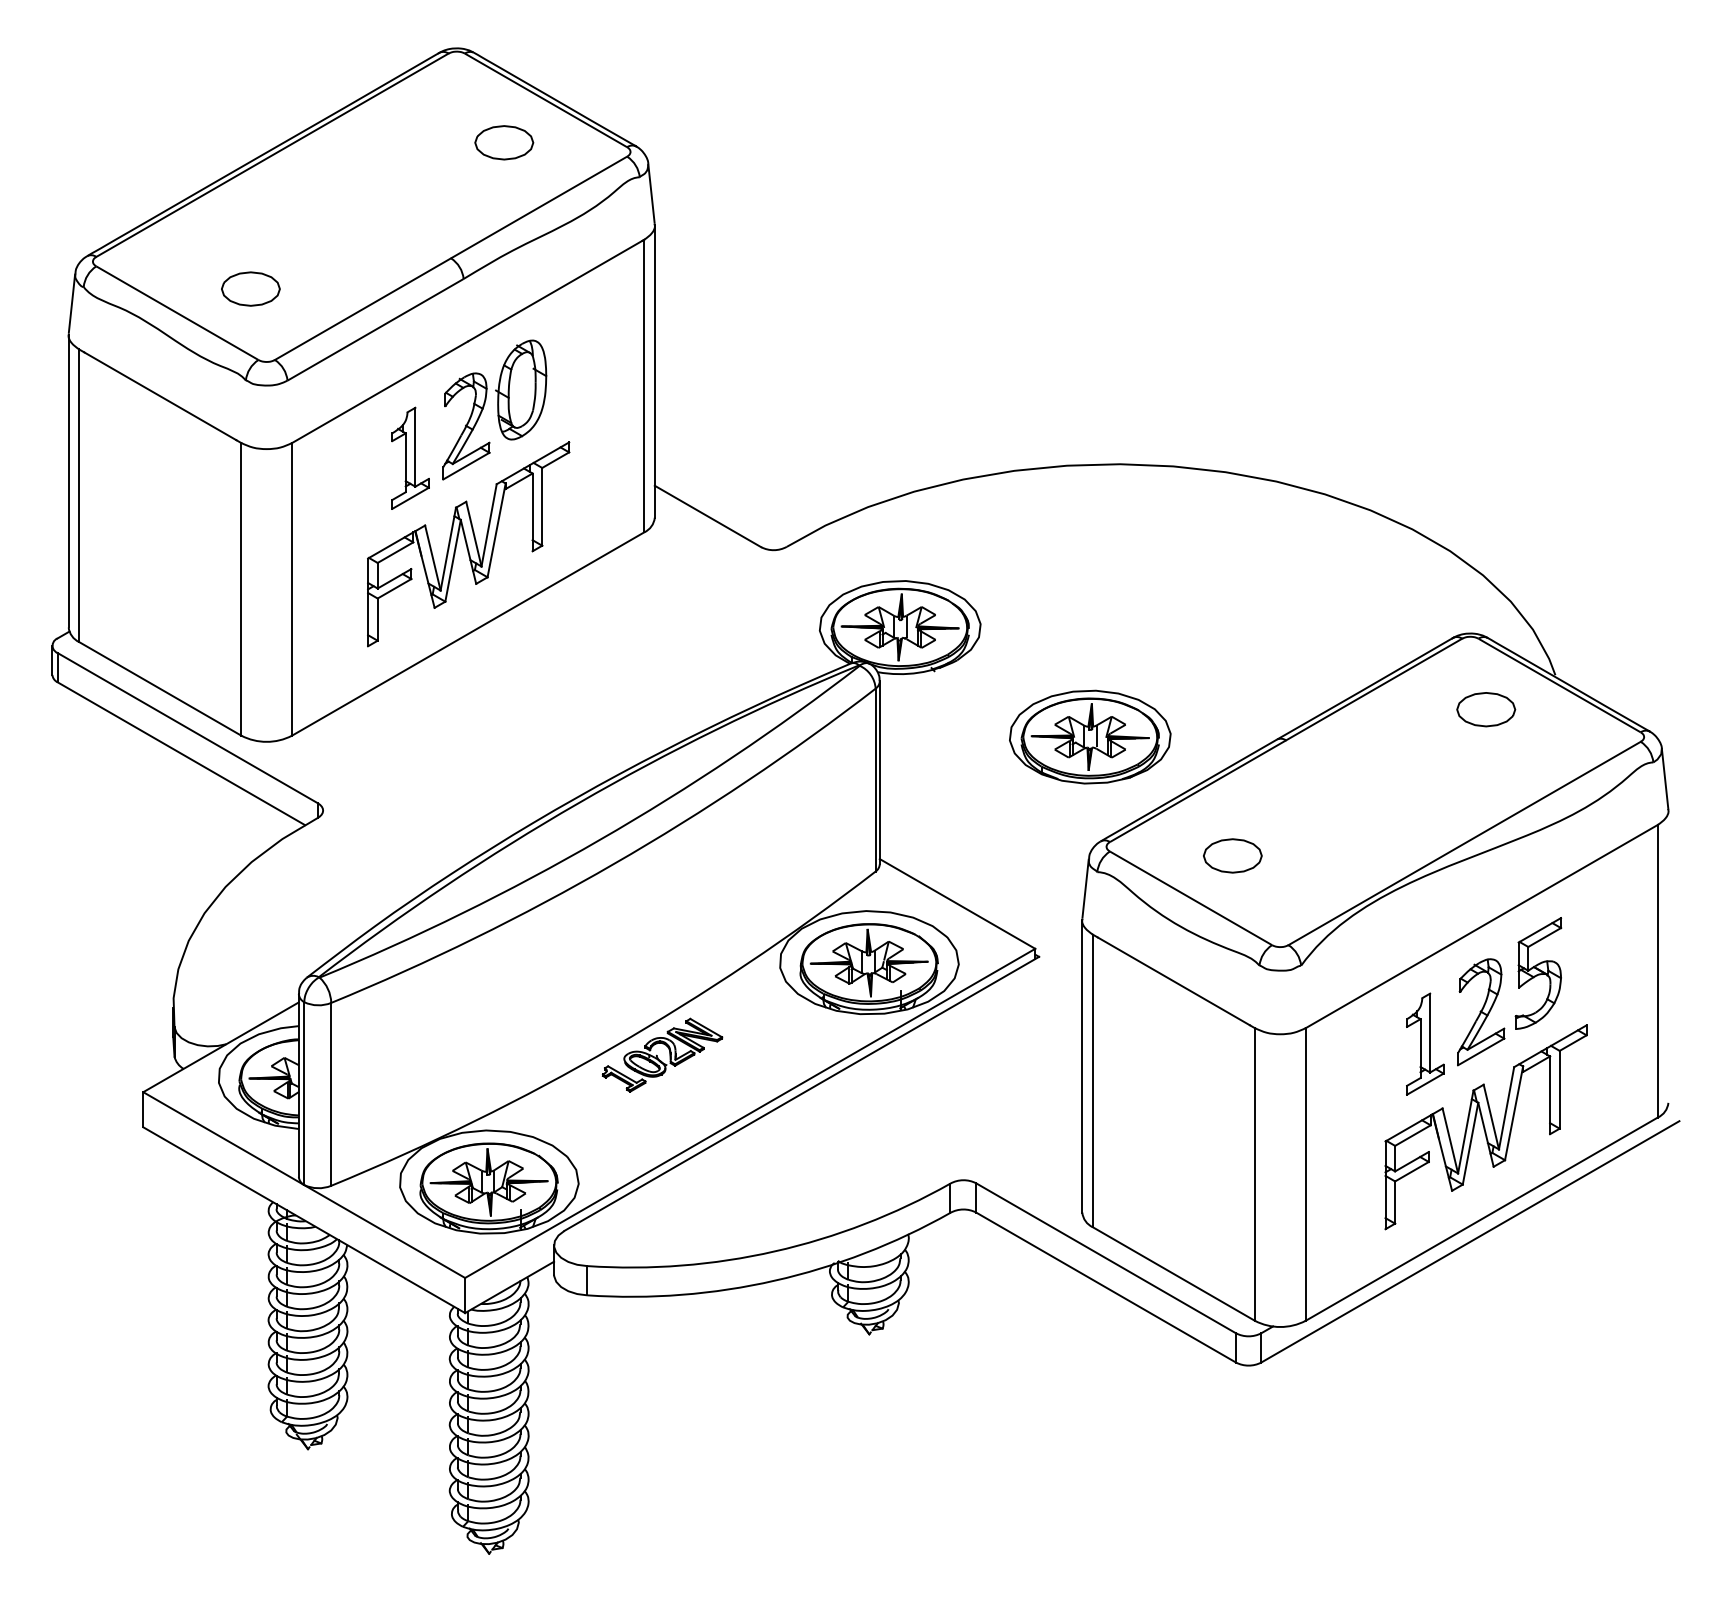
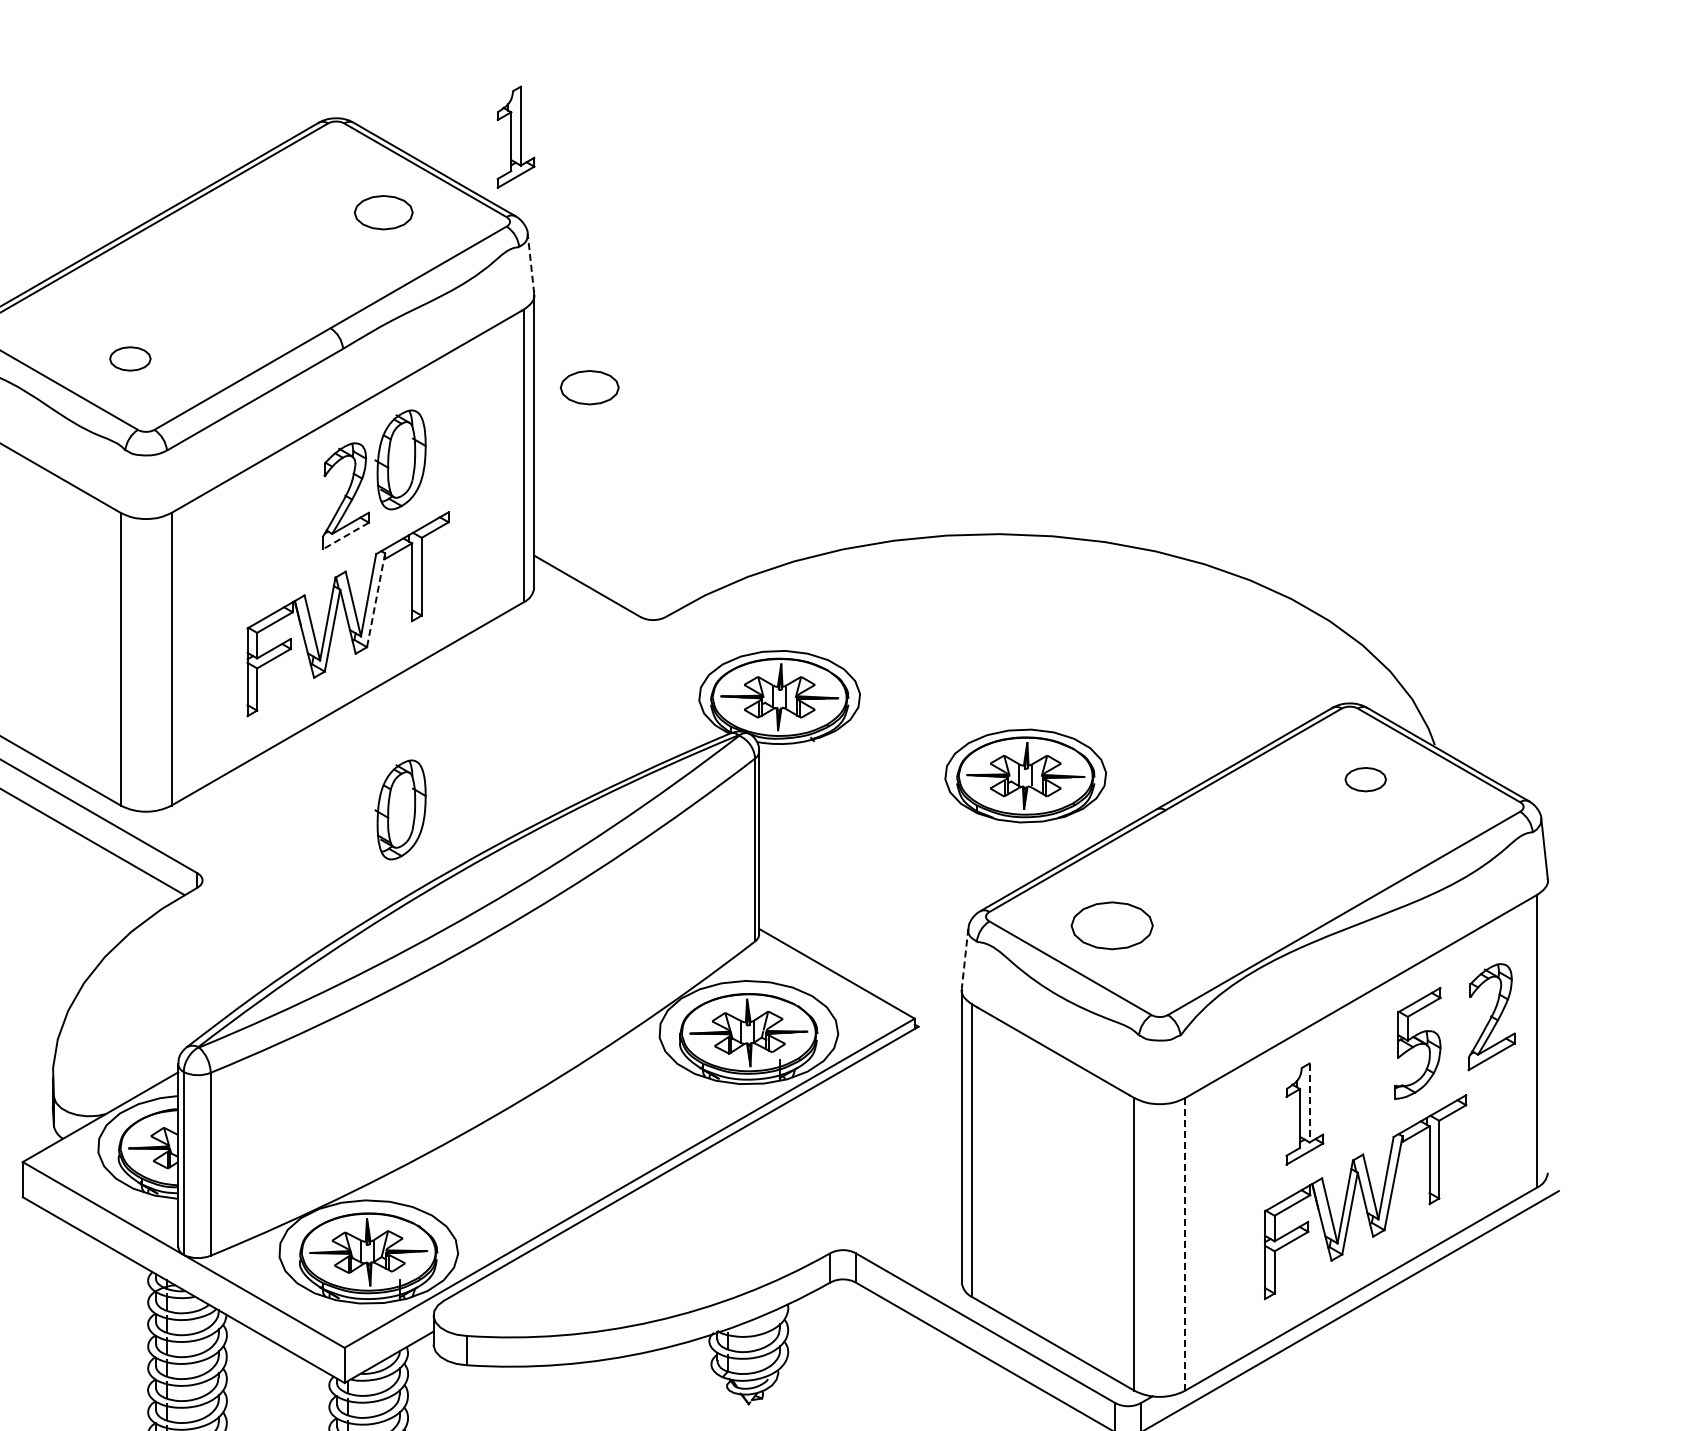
line: (651, 193) -> (530, 263), solid -> dashed
part: (250, 288) -> (129, 358), size x0.7
part: (710, 317) -> (589, 387), added
part: (410, 457) -> (515, 136), moved
line: (466, 466) -> (345, 536), solid -> dashed
line: (496, 530) -> (375, 600), solid -> dashed
part: (1486, 709) -> (1365, 779), size x0.7
part: (1090, 736) -> (1025, 775), moved
part: (521, 739) -> (400, 809), added
part: (1232, 855) -> (1111, 925), size x1.4
line: (1085, 888) -> (964, 958), solid -> dashed
part: (1481, 1012) -> (1491, 1017), moved
line: (1430, 1033) -> (1309, 1103), solid -> dashed
part: (662, 1054) -> (541, 1124), removed
line: (1305, 1174) -> (1184, 1244), solid -> dashed

